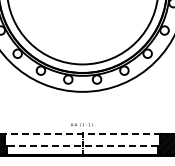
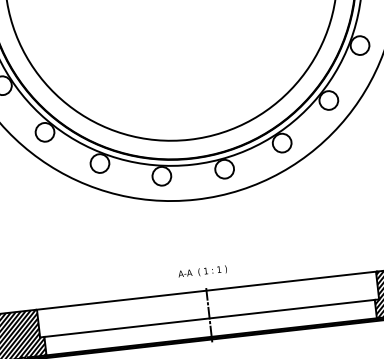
line: (82, 133) -> (206, 290), dashed -> solid
line: (82, 146) -> (209, 318), dashed -> solid

